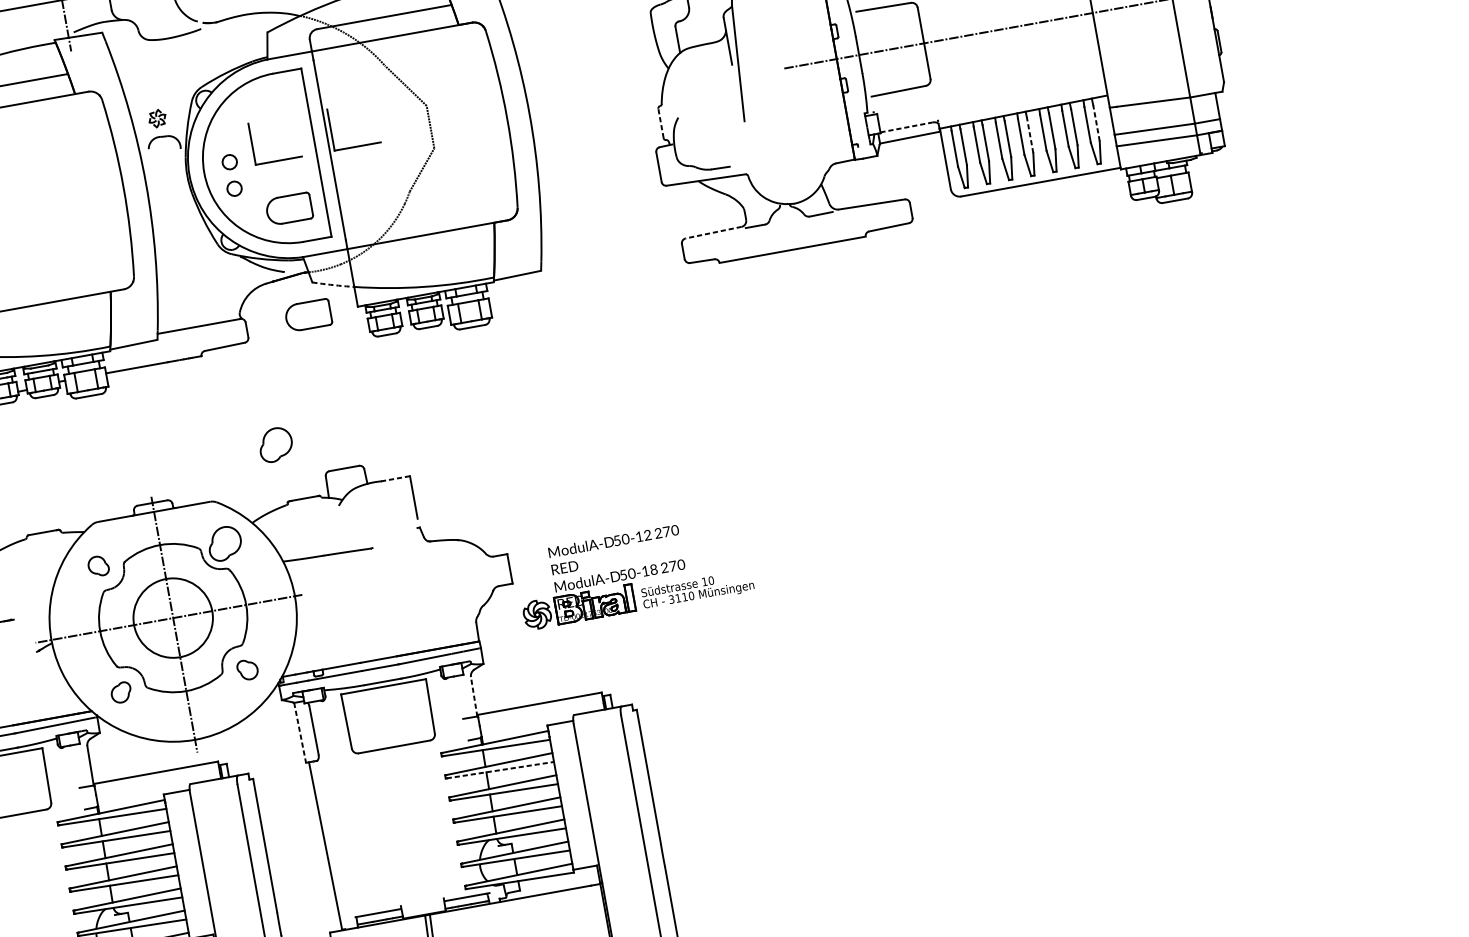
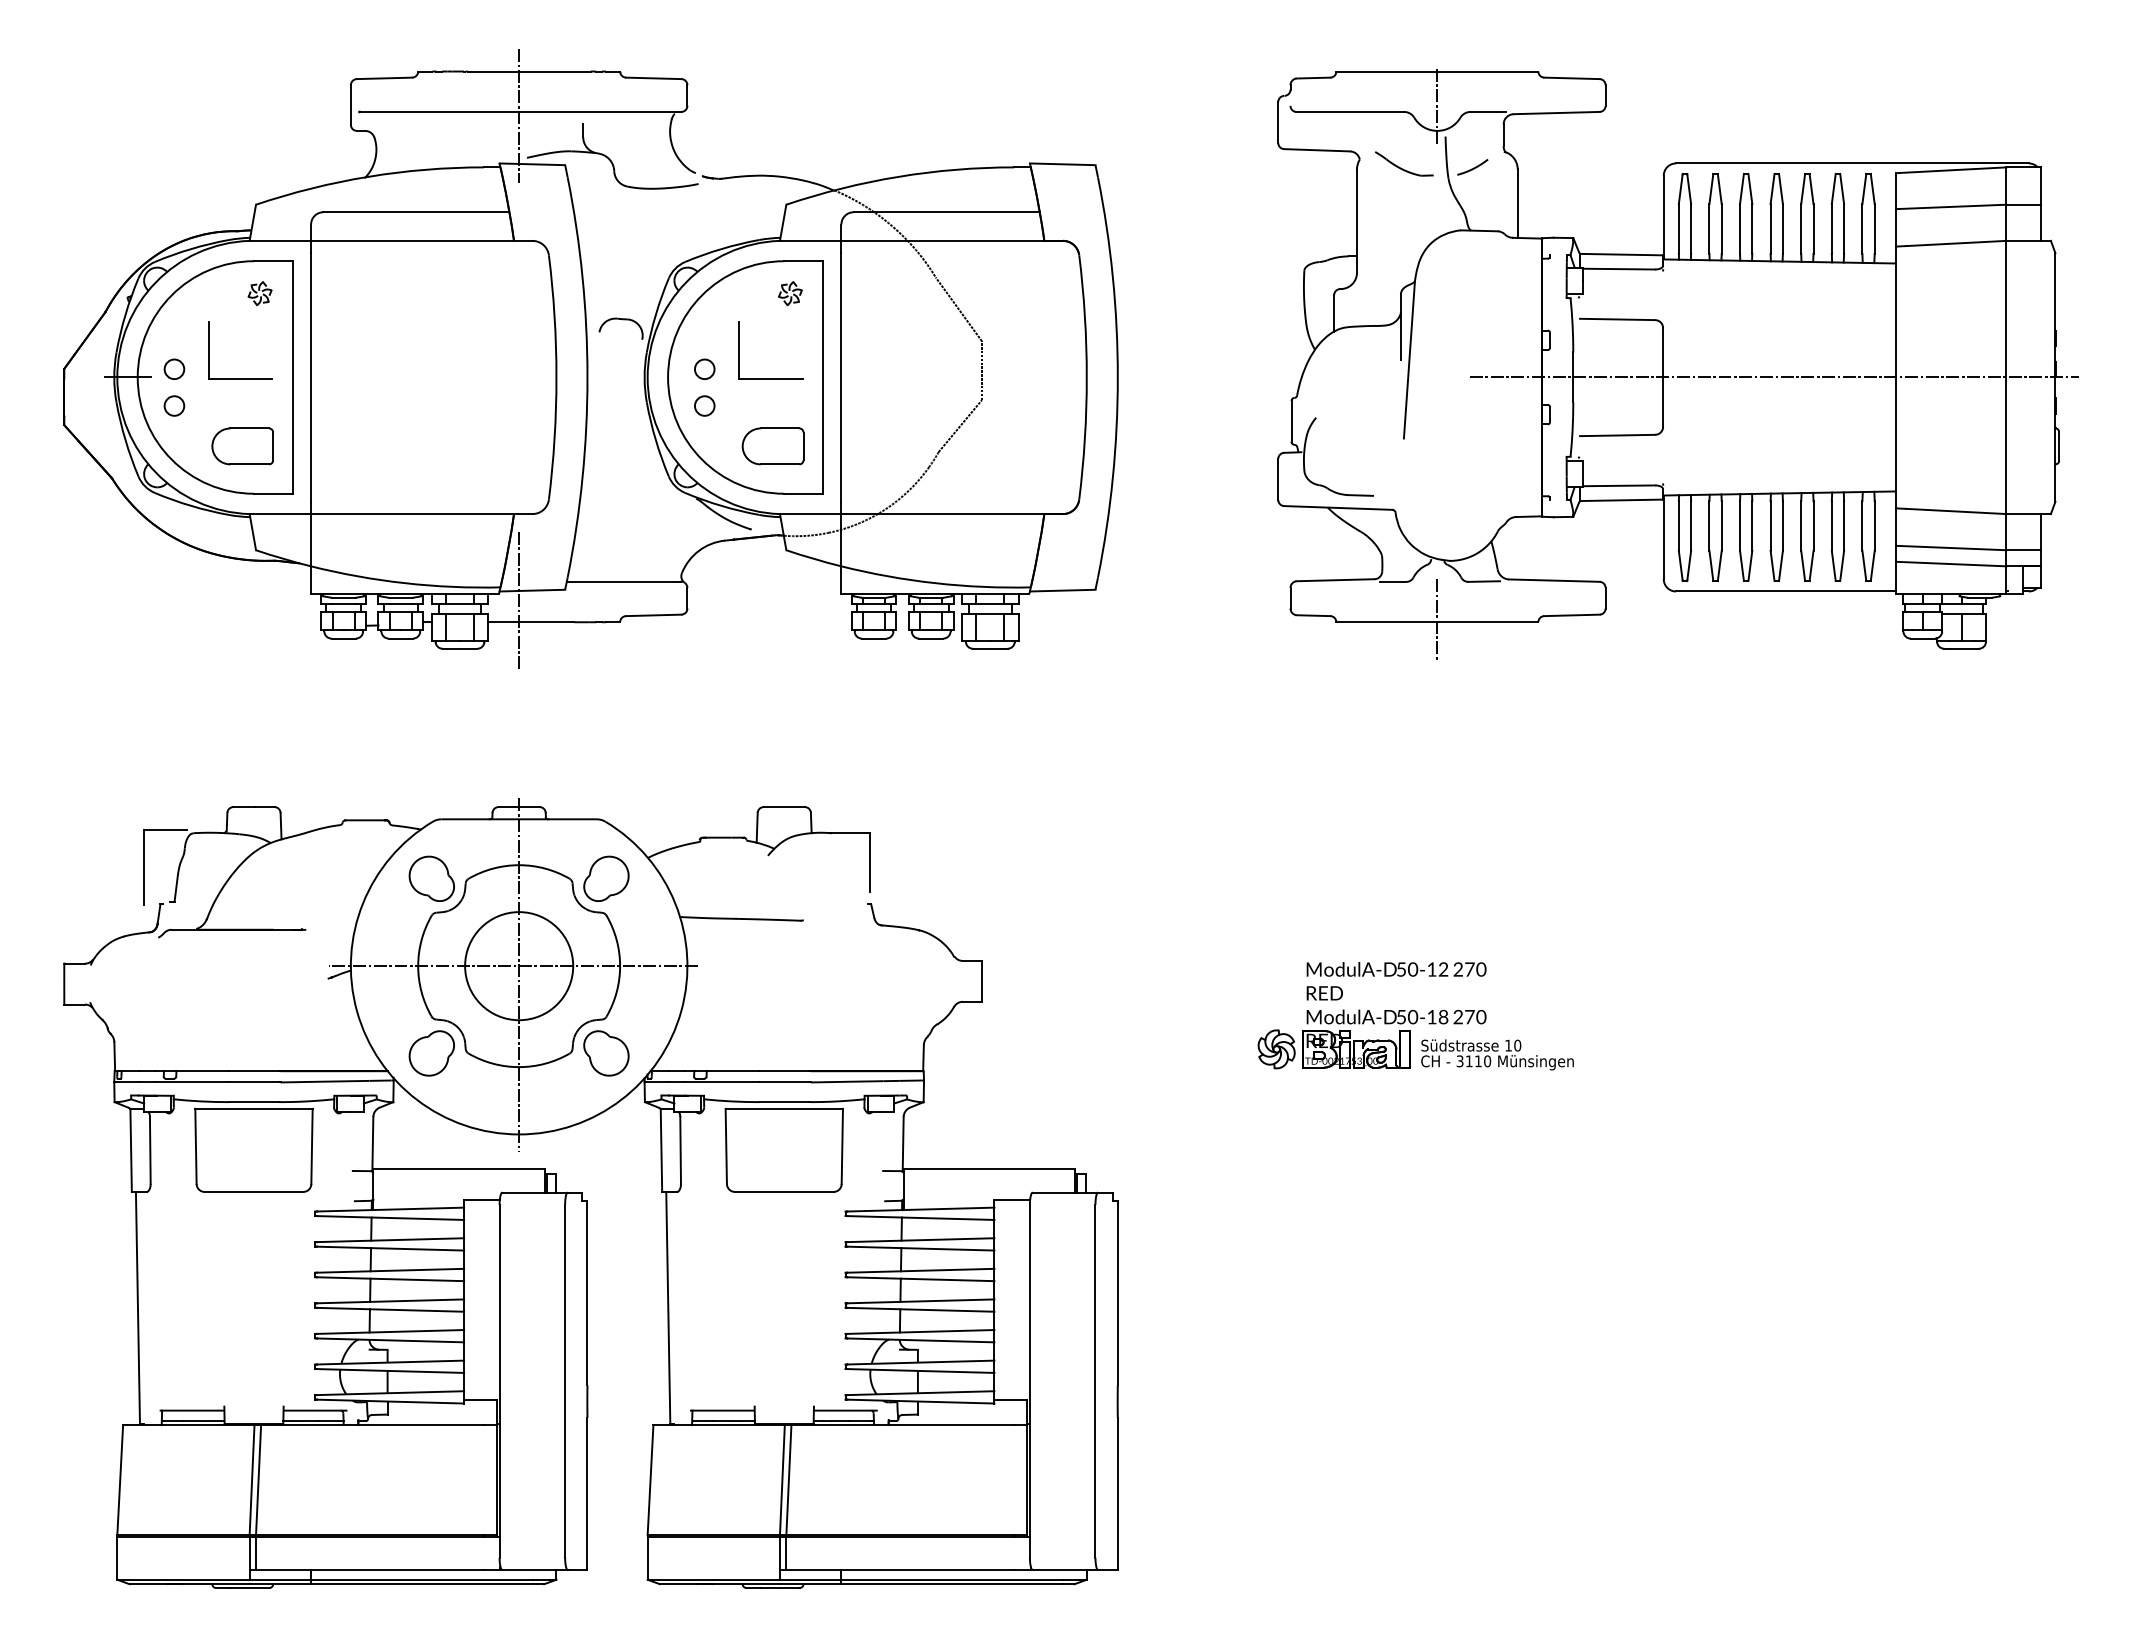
part: (157, 118) -> (790, 293), moved
line: (660, 122) -> (1291, 420), dashed -> solid
line: (1096, 122) -> (1874, 525), dashed -> solid
line: (906, 127) -> (1619, 485), dashed -> solid
line: (1029, 134) -> (1782, 525), dashed -> solid
part: (357, 146) -> (879, 378), removed
line: (713, 232) -> (1335, 580), dashed -> solid
line: (792, 247) -> (1437, 619), added
arc: (333, 284) -> (813, 558), dashed -> solid
part: (307, 315) -> (772, 593), removed
line: (125, 354) -> (519, 601), added
part: (275, 444) -> (698, 758), removed
line: (395, 479) -> (850, 833), dashed -> solid
part: (98, 566) -> (431, 878), size x1.67
part: (633, 572) -> (1415, 1016), moved
part: (247, 669) -> (606, 1053), size x1.67
part: (121, 692) -> (431, 1053), size x1.67
line: (474, 696) -> (903, 1143), dashed -> solid
line: (300, 732) -> (661, 1150), dashed -> solid
line: (500, 770) -> (920, 1248), dashed -> solid

